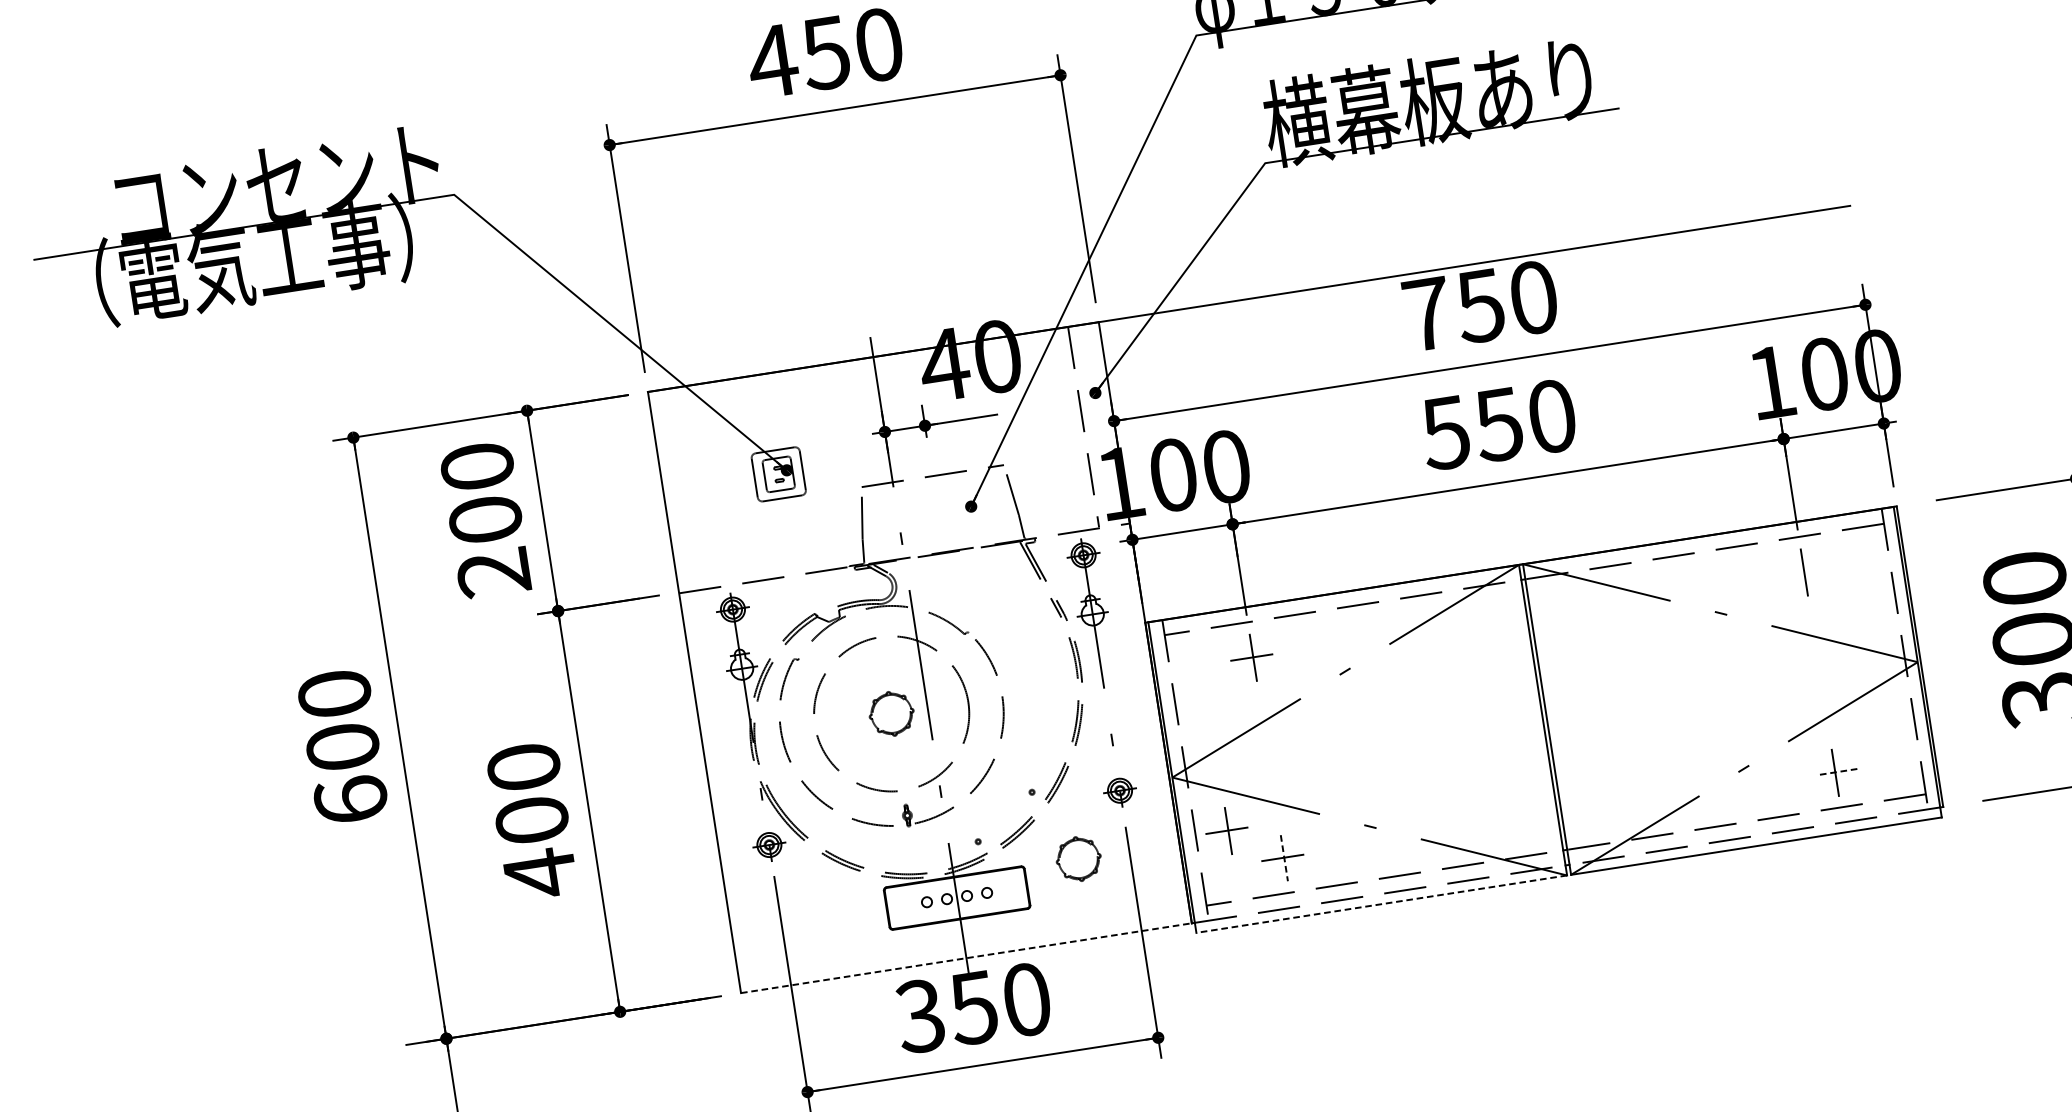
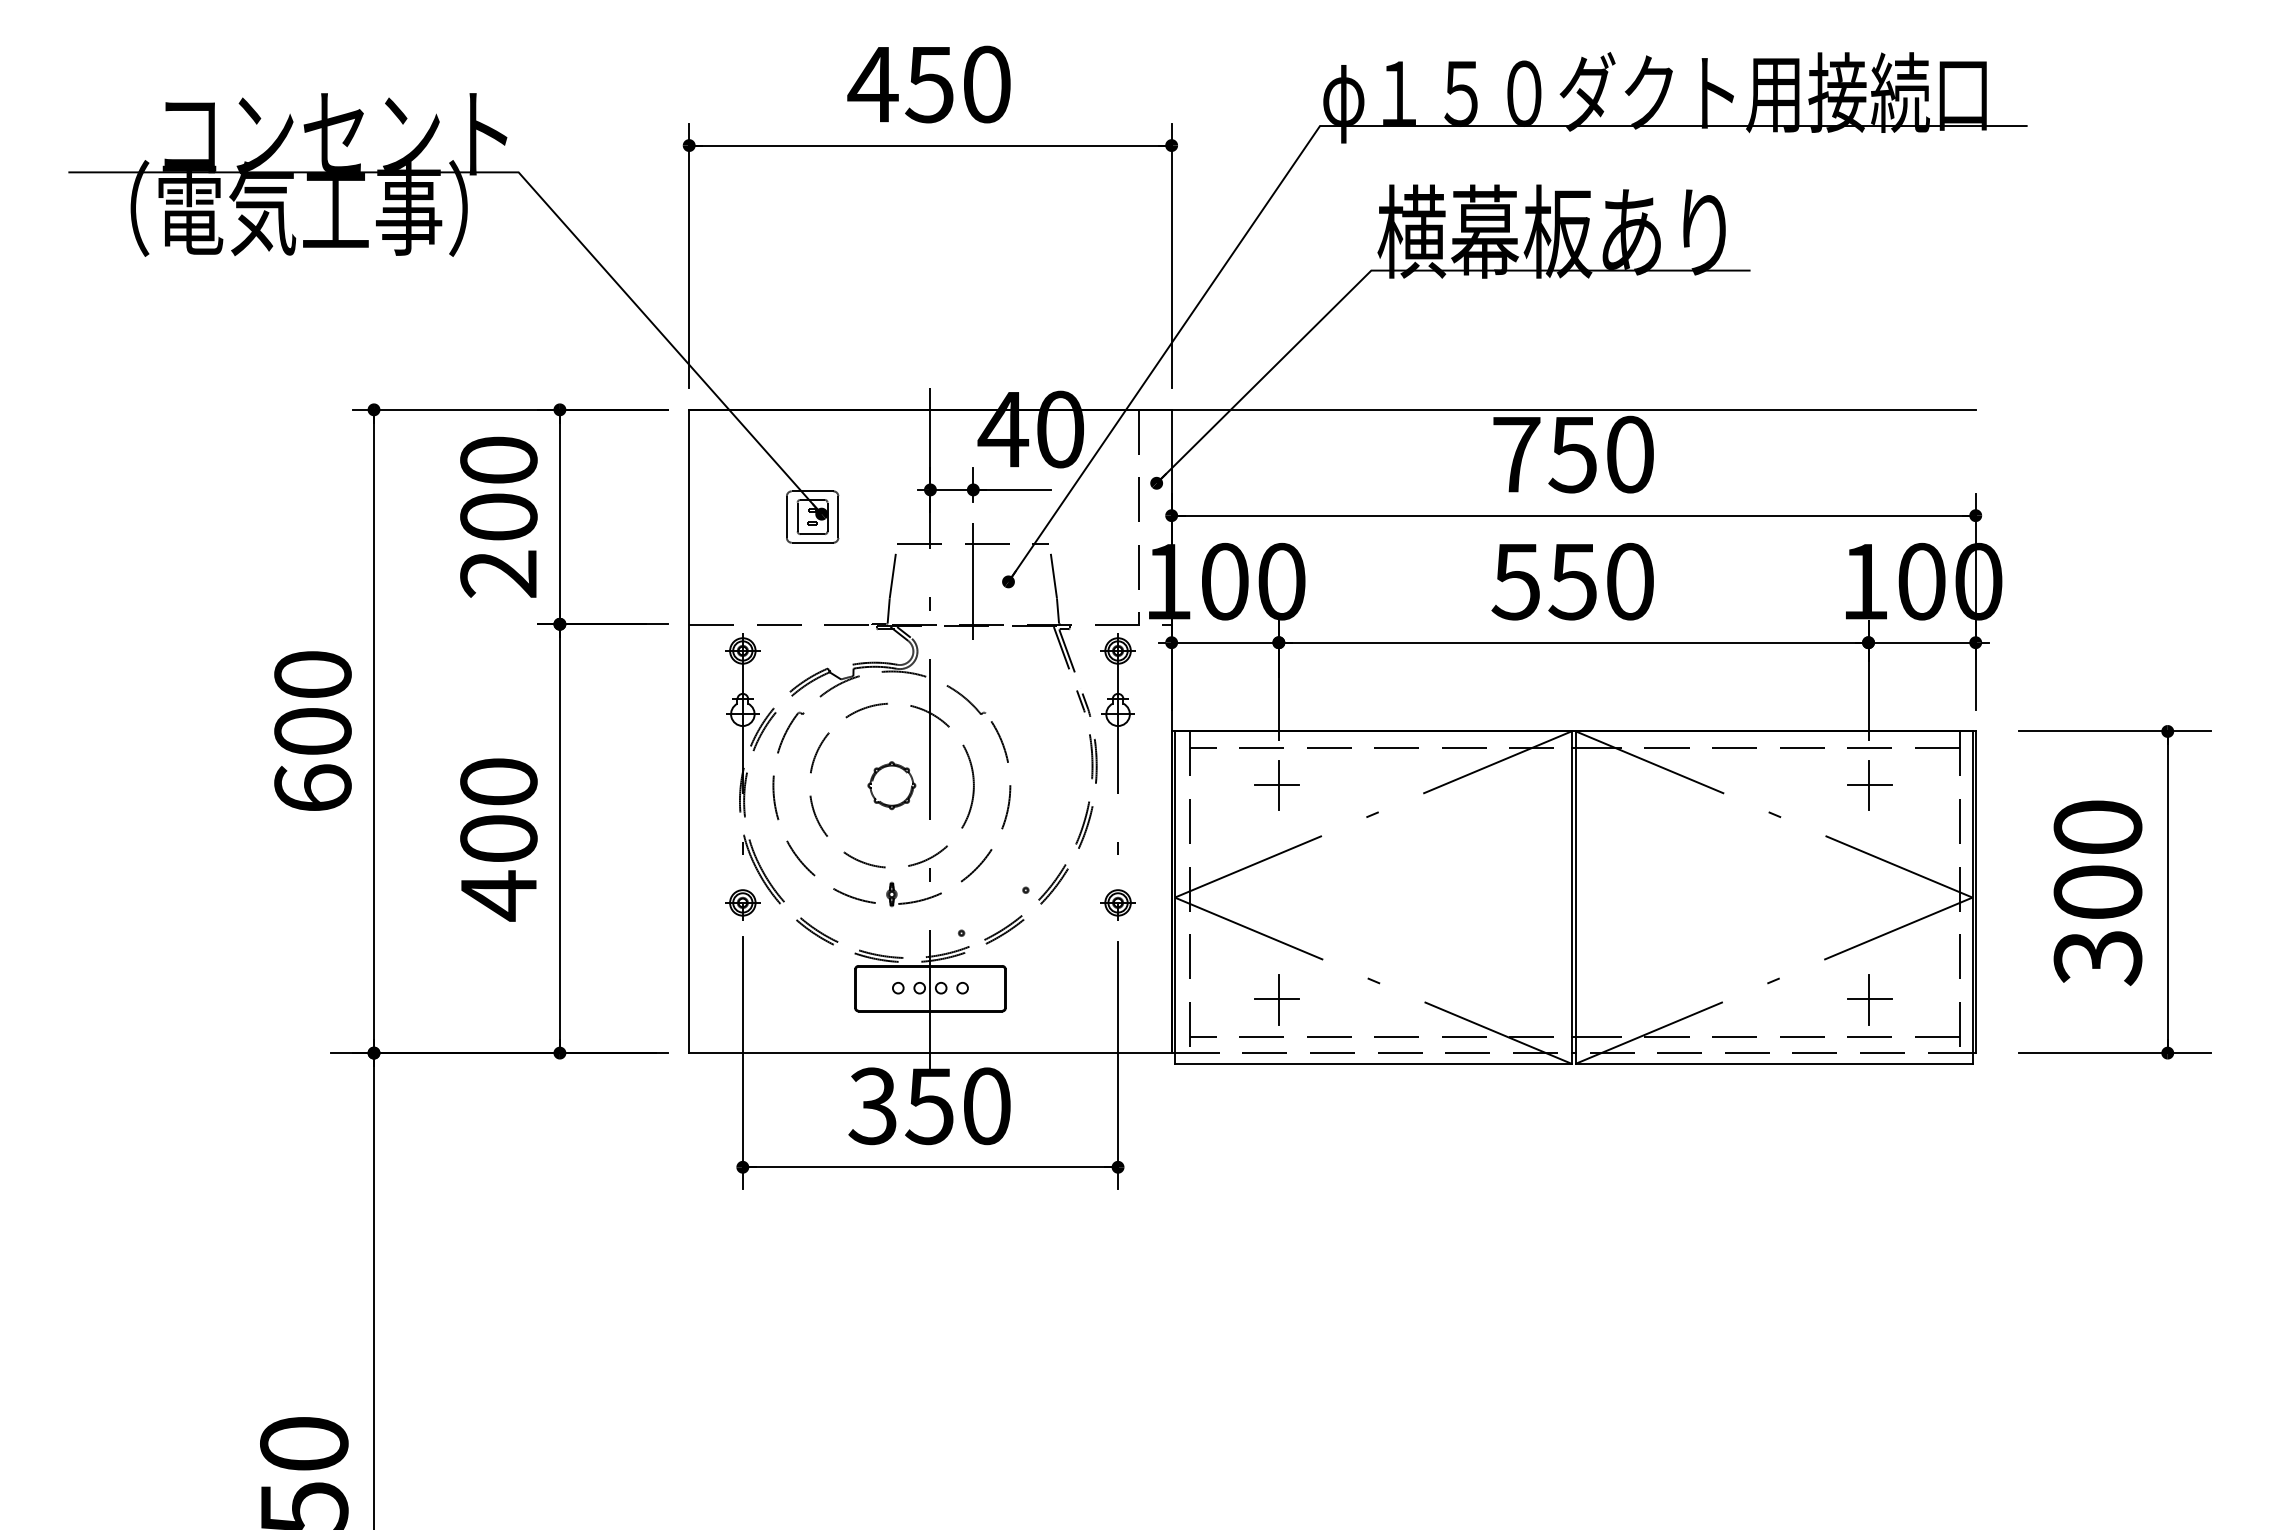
line: (938, 511) -> (973, 581), added
line: (1806, 572) -> (1870, 785), added
line: (1837, 772) -> (1870, 999), dashed -> solid
part: (1226, 831) -> (1222, 962), removed
line: (1283, 857) -> (1278, 999), dashed -> solid
part: (1078, 859) -> (1063, 967), removed
line: (1381, 904) -> (1372, 1063), dashed -> solid
line: (966, 958) -> (930, 1053), dashed -> solid

